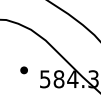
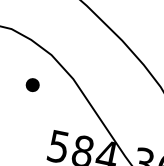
part: (23, 70) -> (31, 85), moved

